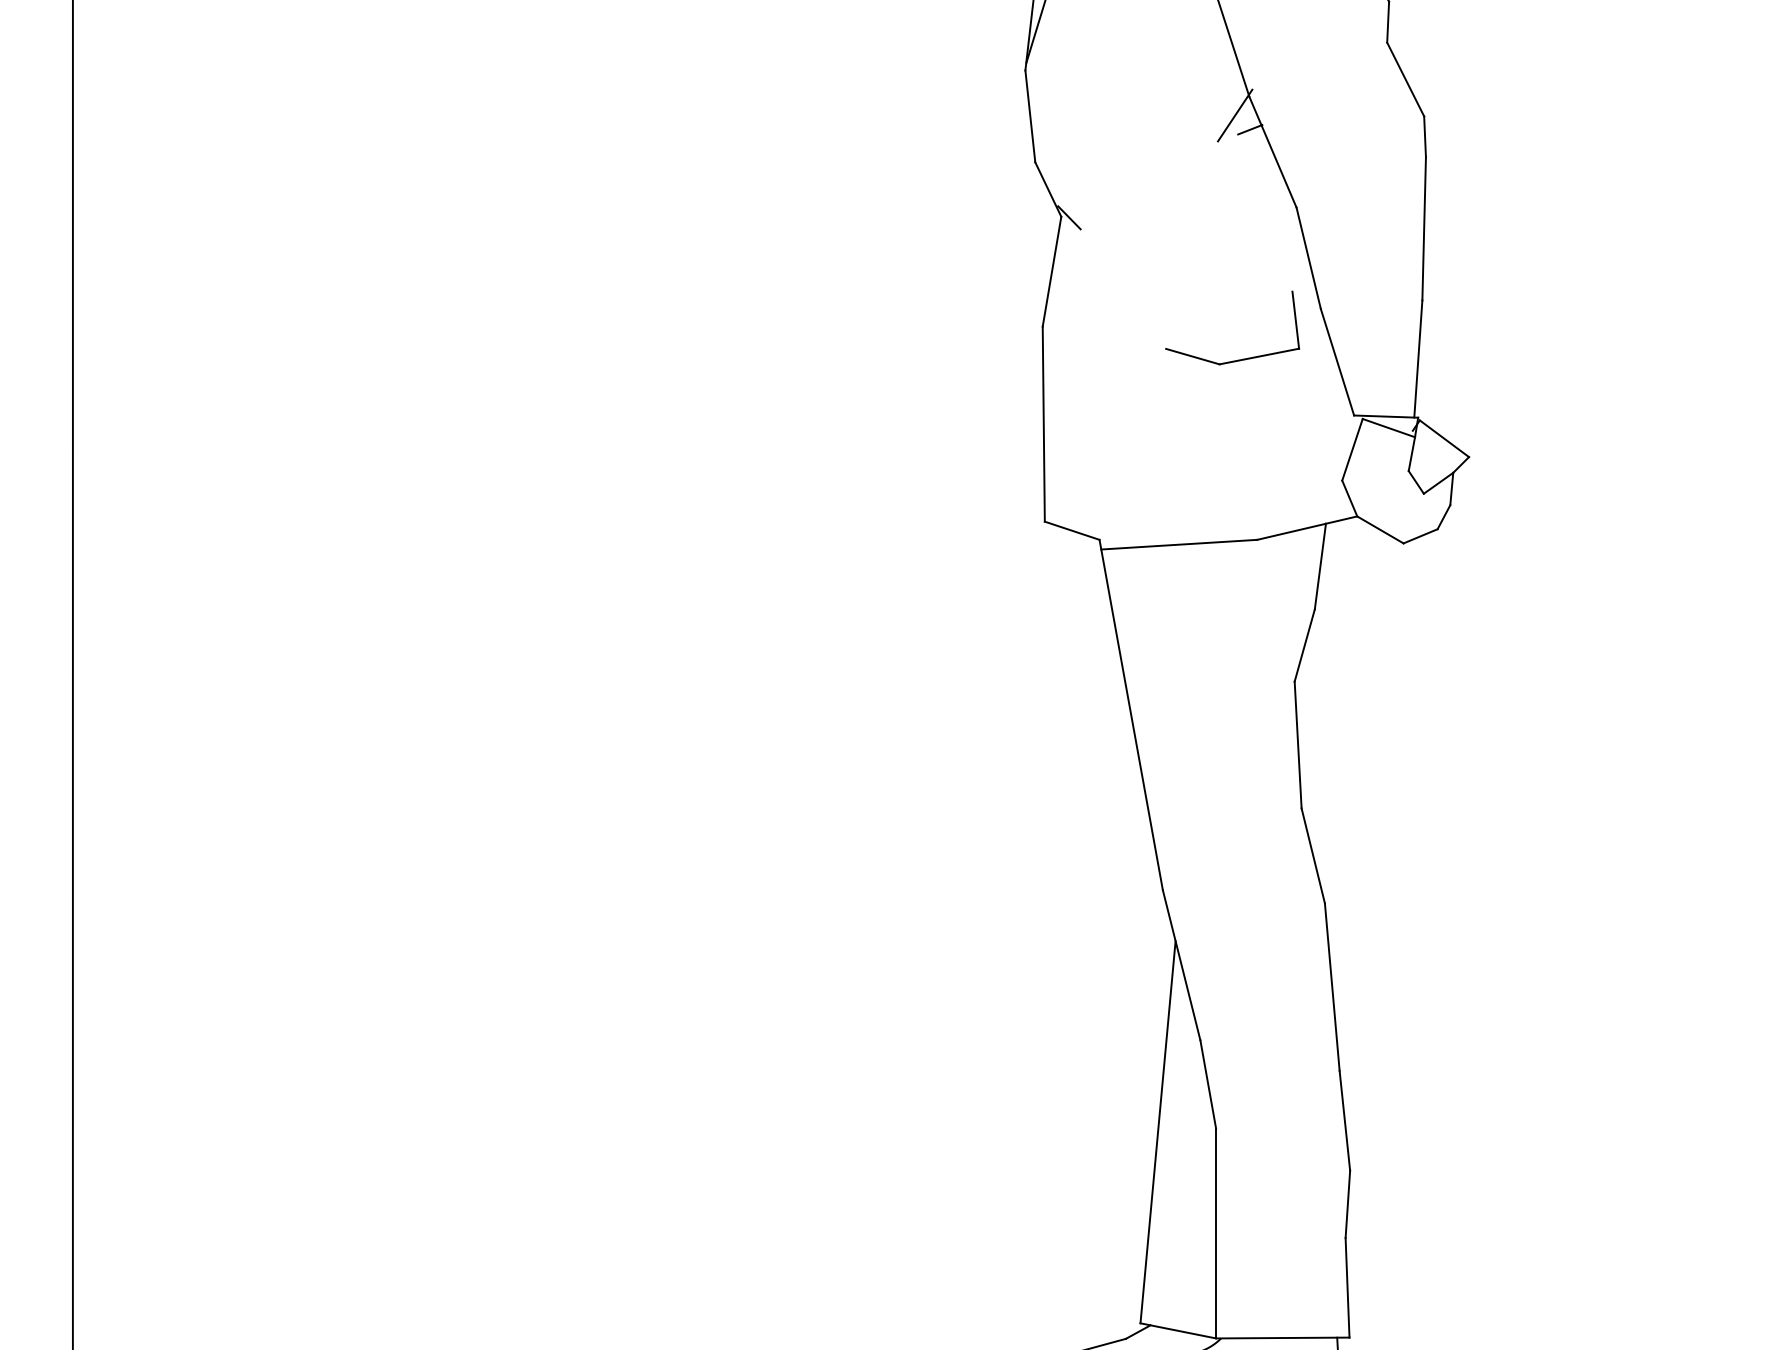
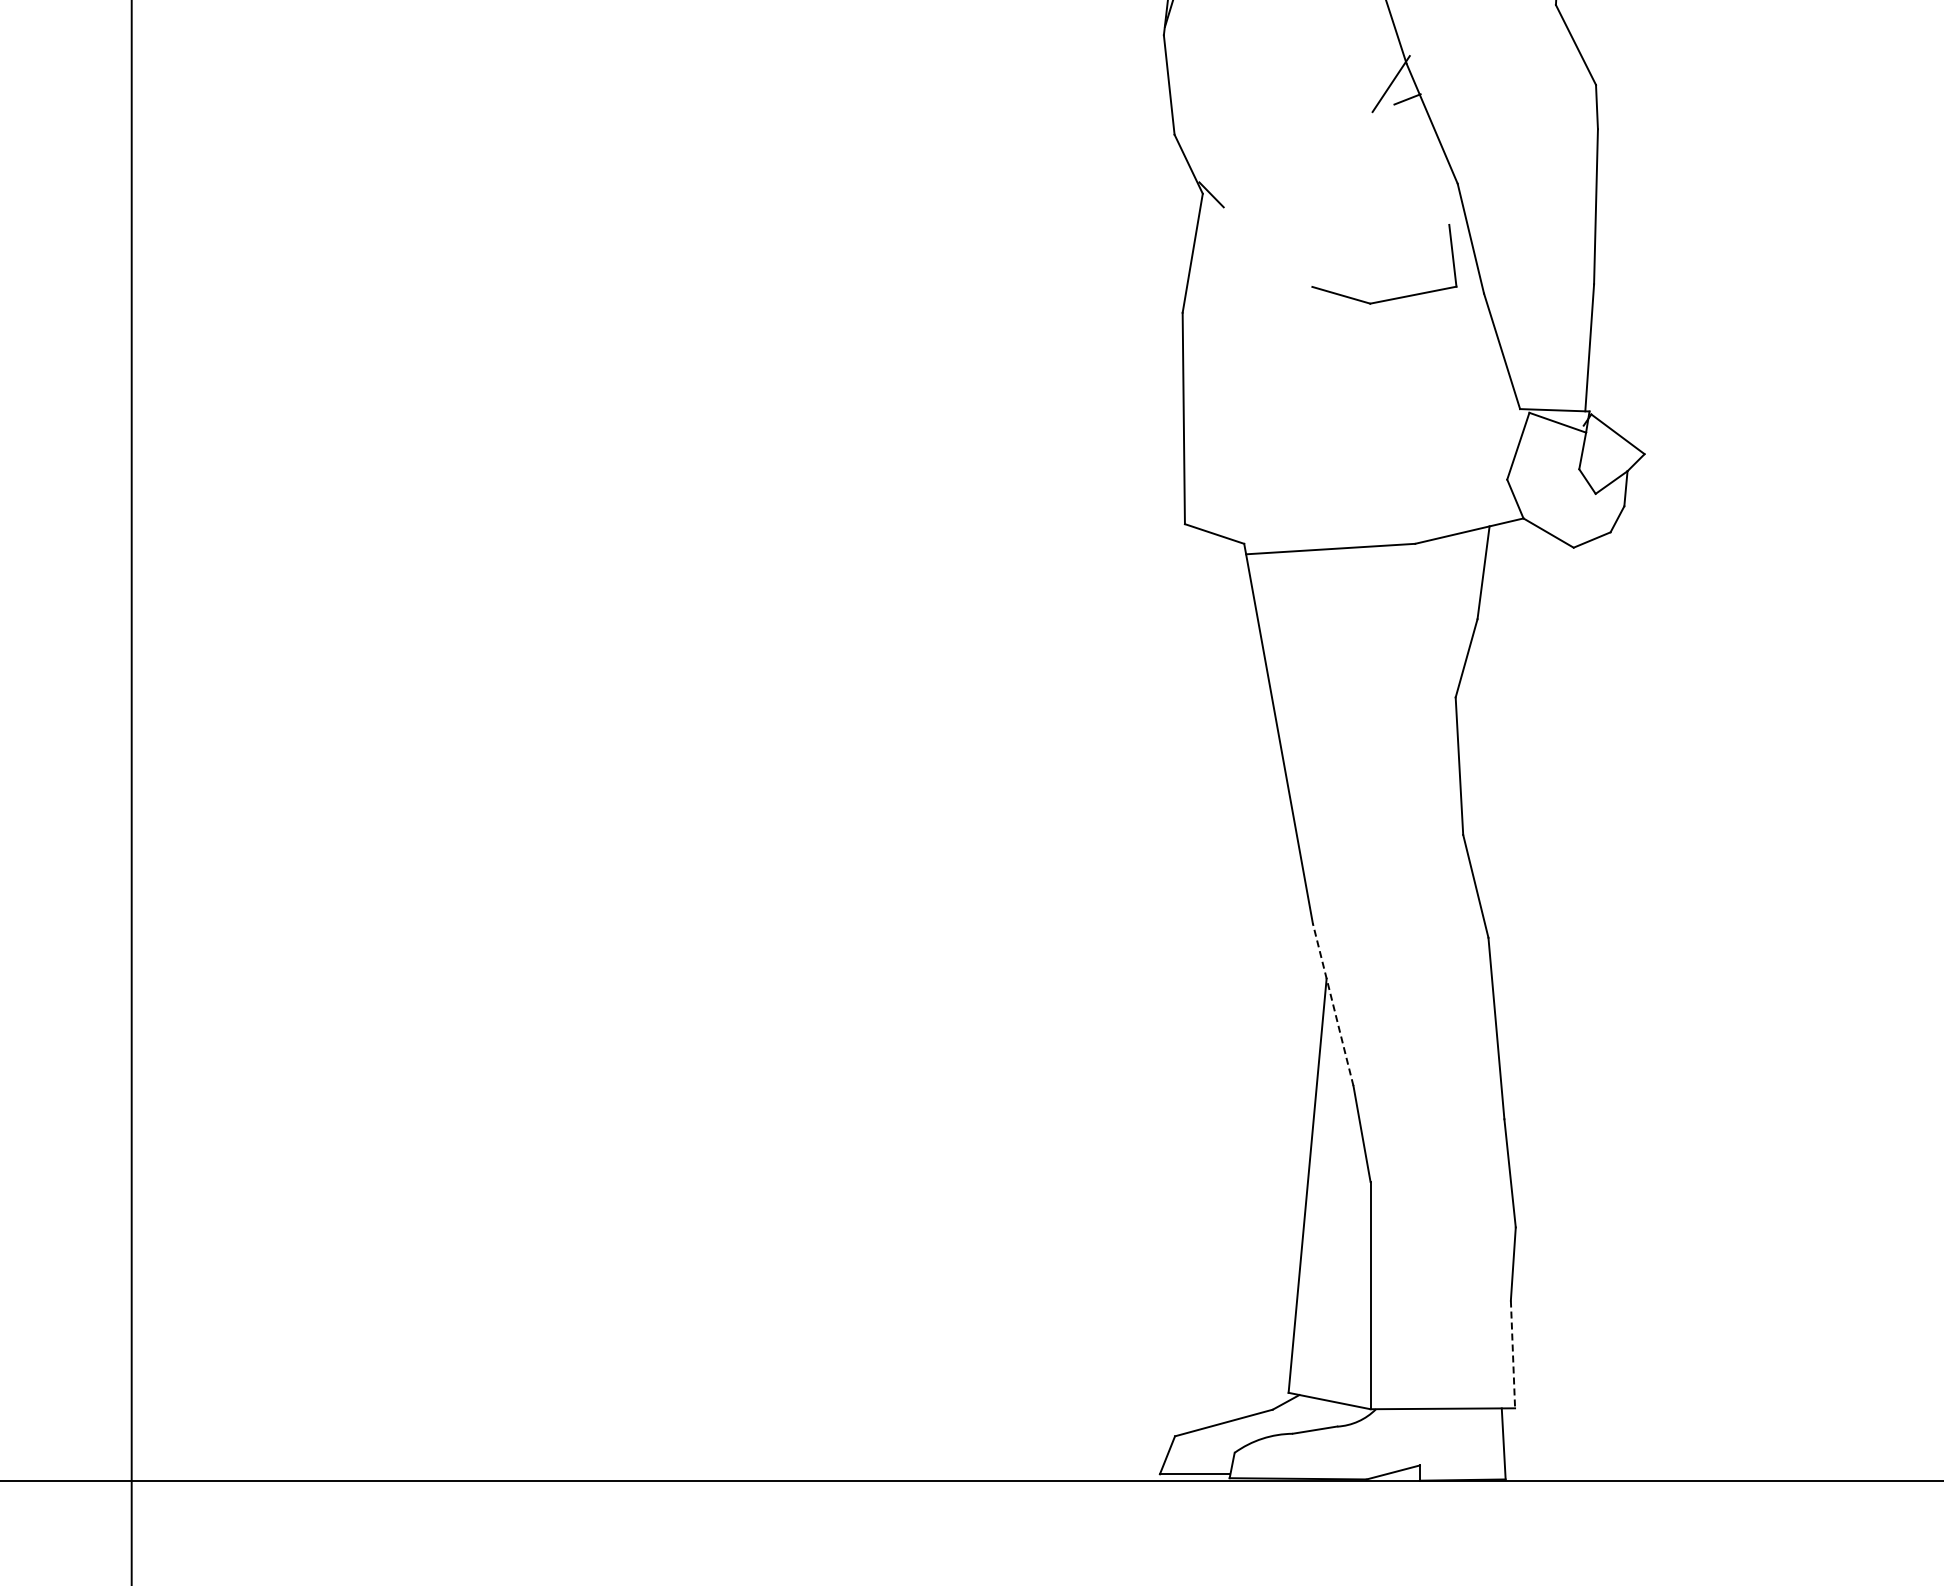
part: (1238, 359) -> (1390, 298), moved
line: (1181, 964) -> (1333, 1004), solid -> dashed
line: (1347, 1287) -> (1512, 1354), solid -> dashed

